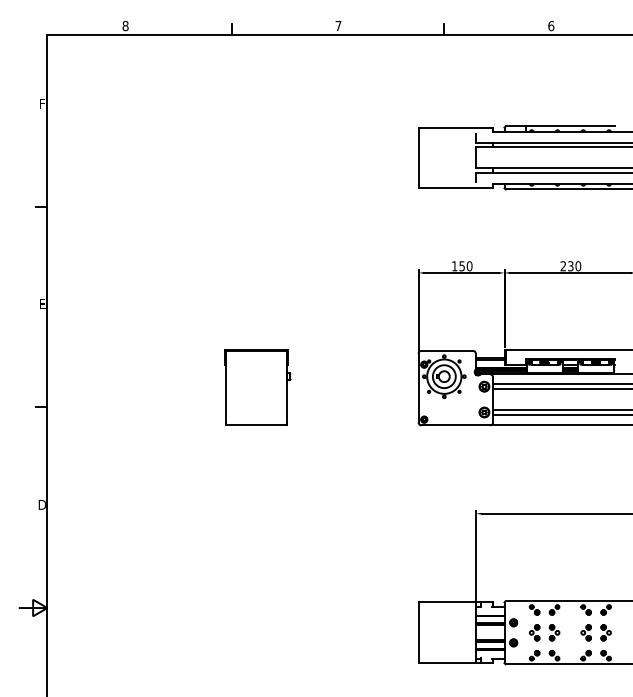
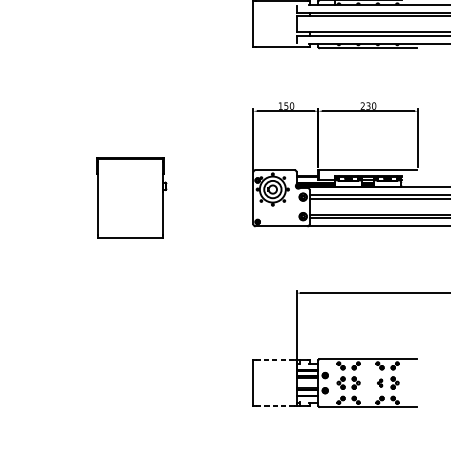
part: (257, 387) -> (131, 197), size x1.4
line: (447, 602) -> (275, 360), solid -> dashed
part: (585, 632) -> (379, 382), size x0.6
line: (447, 663) -> (275, 406), solid -> dashed

